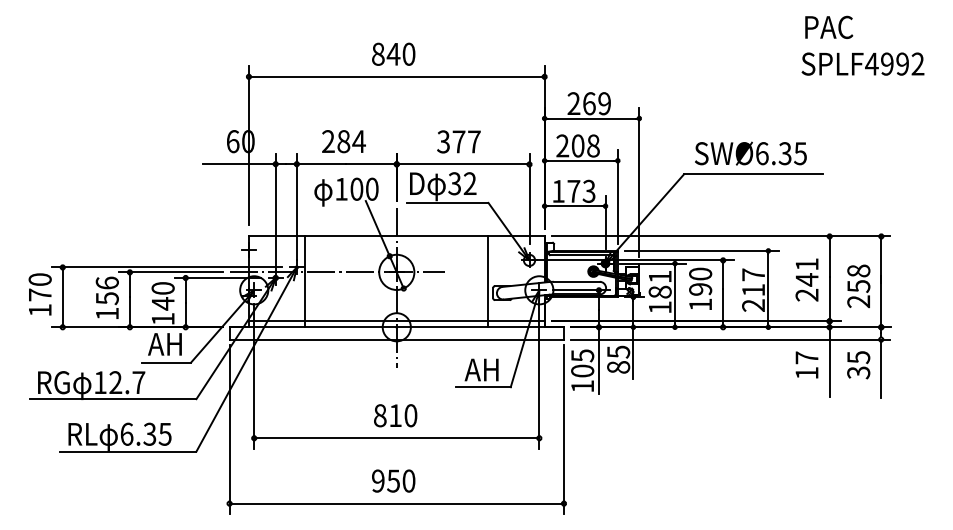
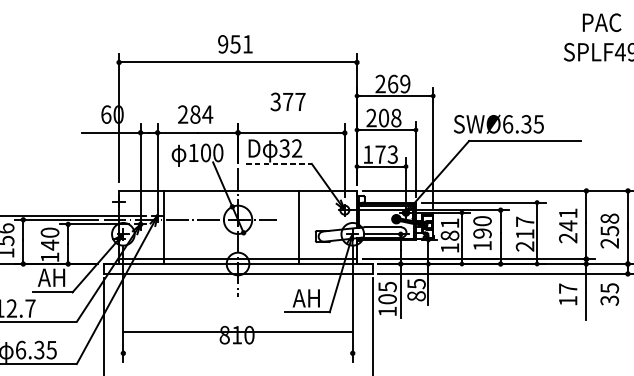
text: (829, 26) -> (602, 21), moved
text: (393, 53) -> (235, 43), 840 -> 951
text: (458, 141) -> (287, 101), moved
text: (750, 153) -> (498, 124), moved
line: (447, 202) -> (278, 163), solid -> dashed
line: (488, 281) -> (298, 227), moved
line: (881, 369) -> (628, 297), removed
line: (396, 438) -> (237, 332), moved

